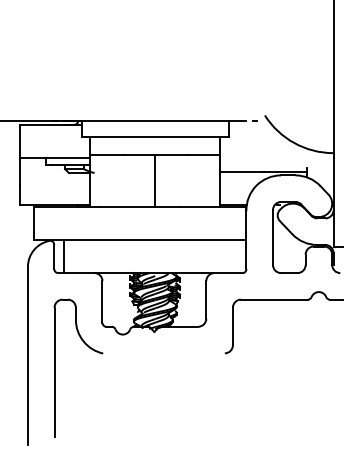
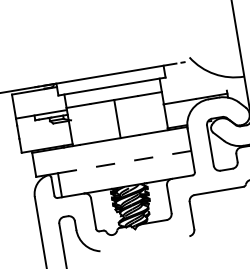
line: (154, 240) -> (124, 162), solid -> dashed

